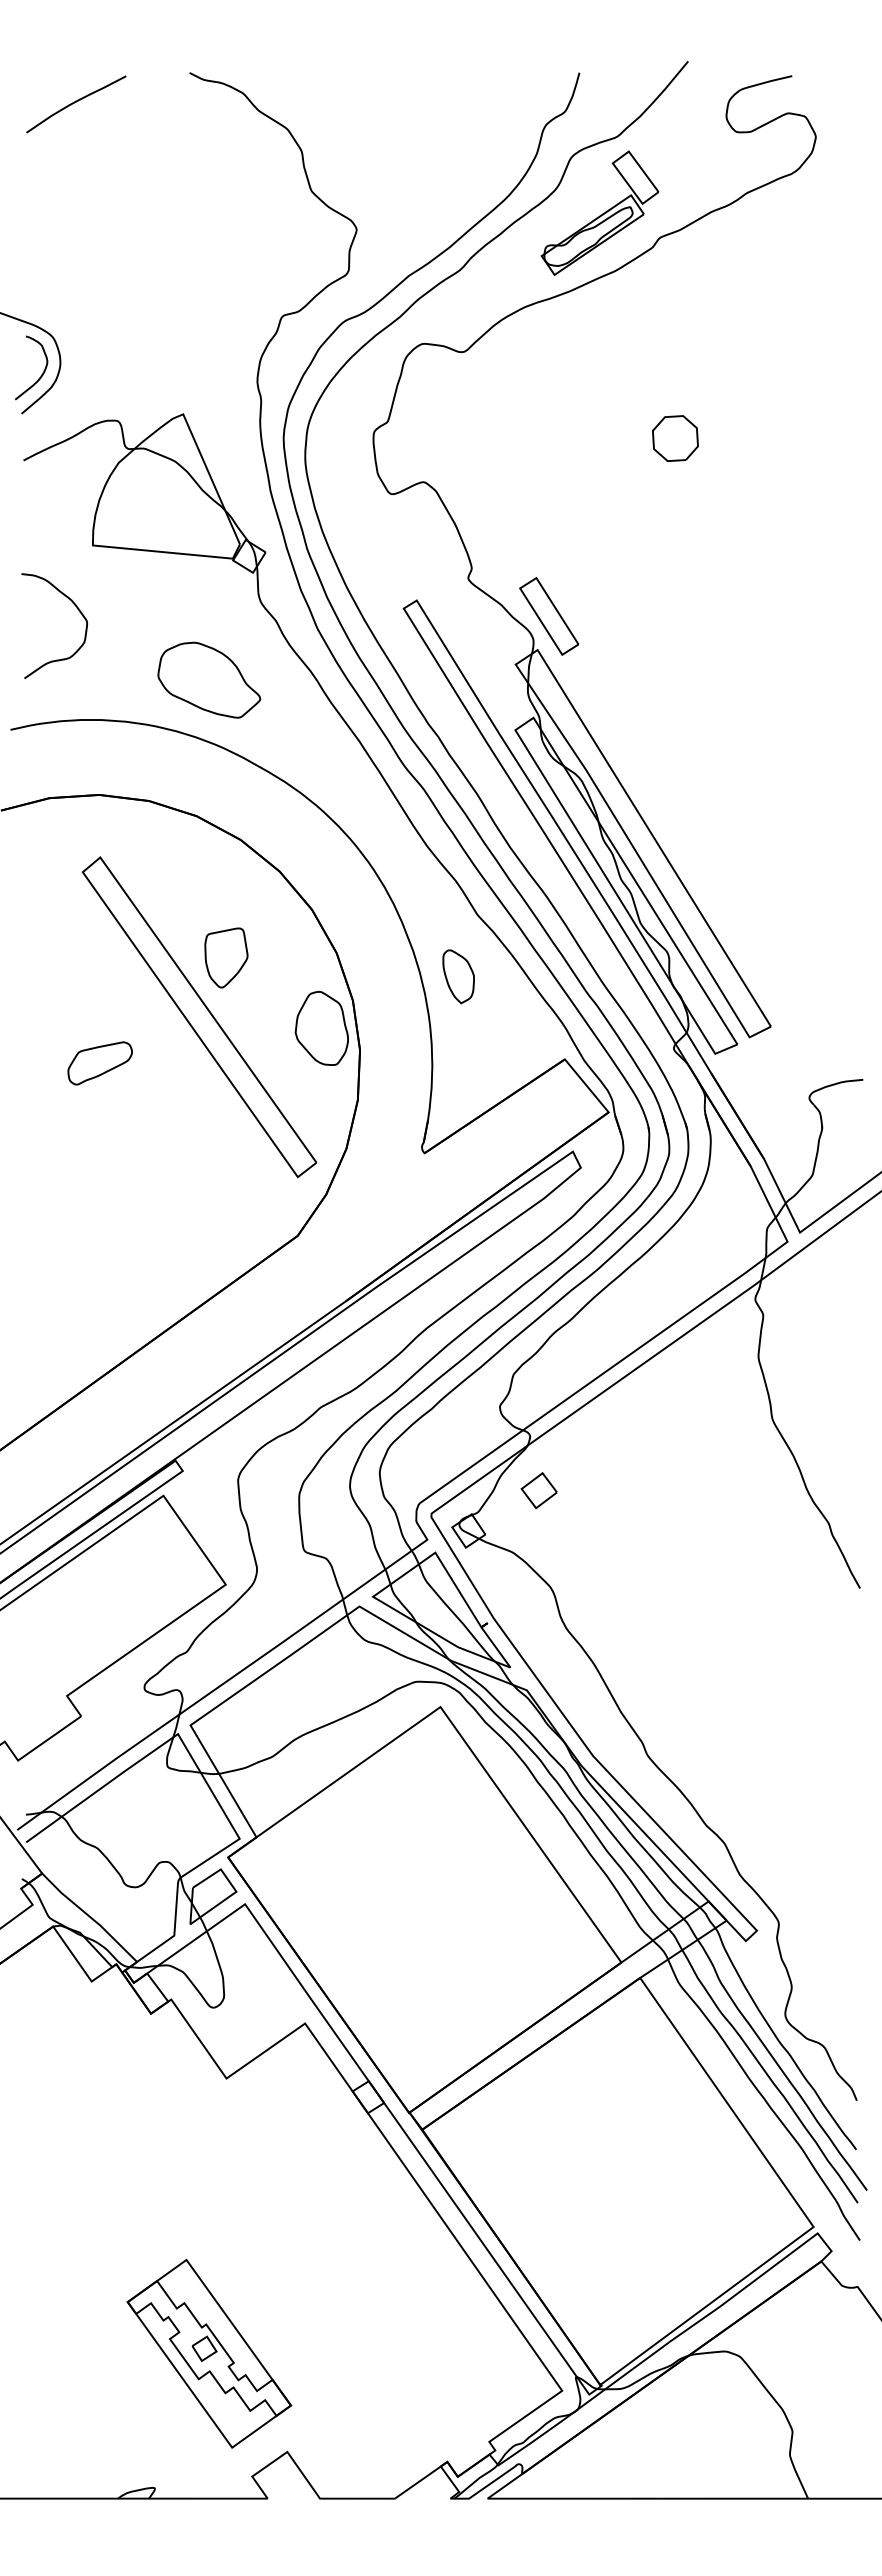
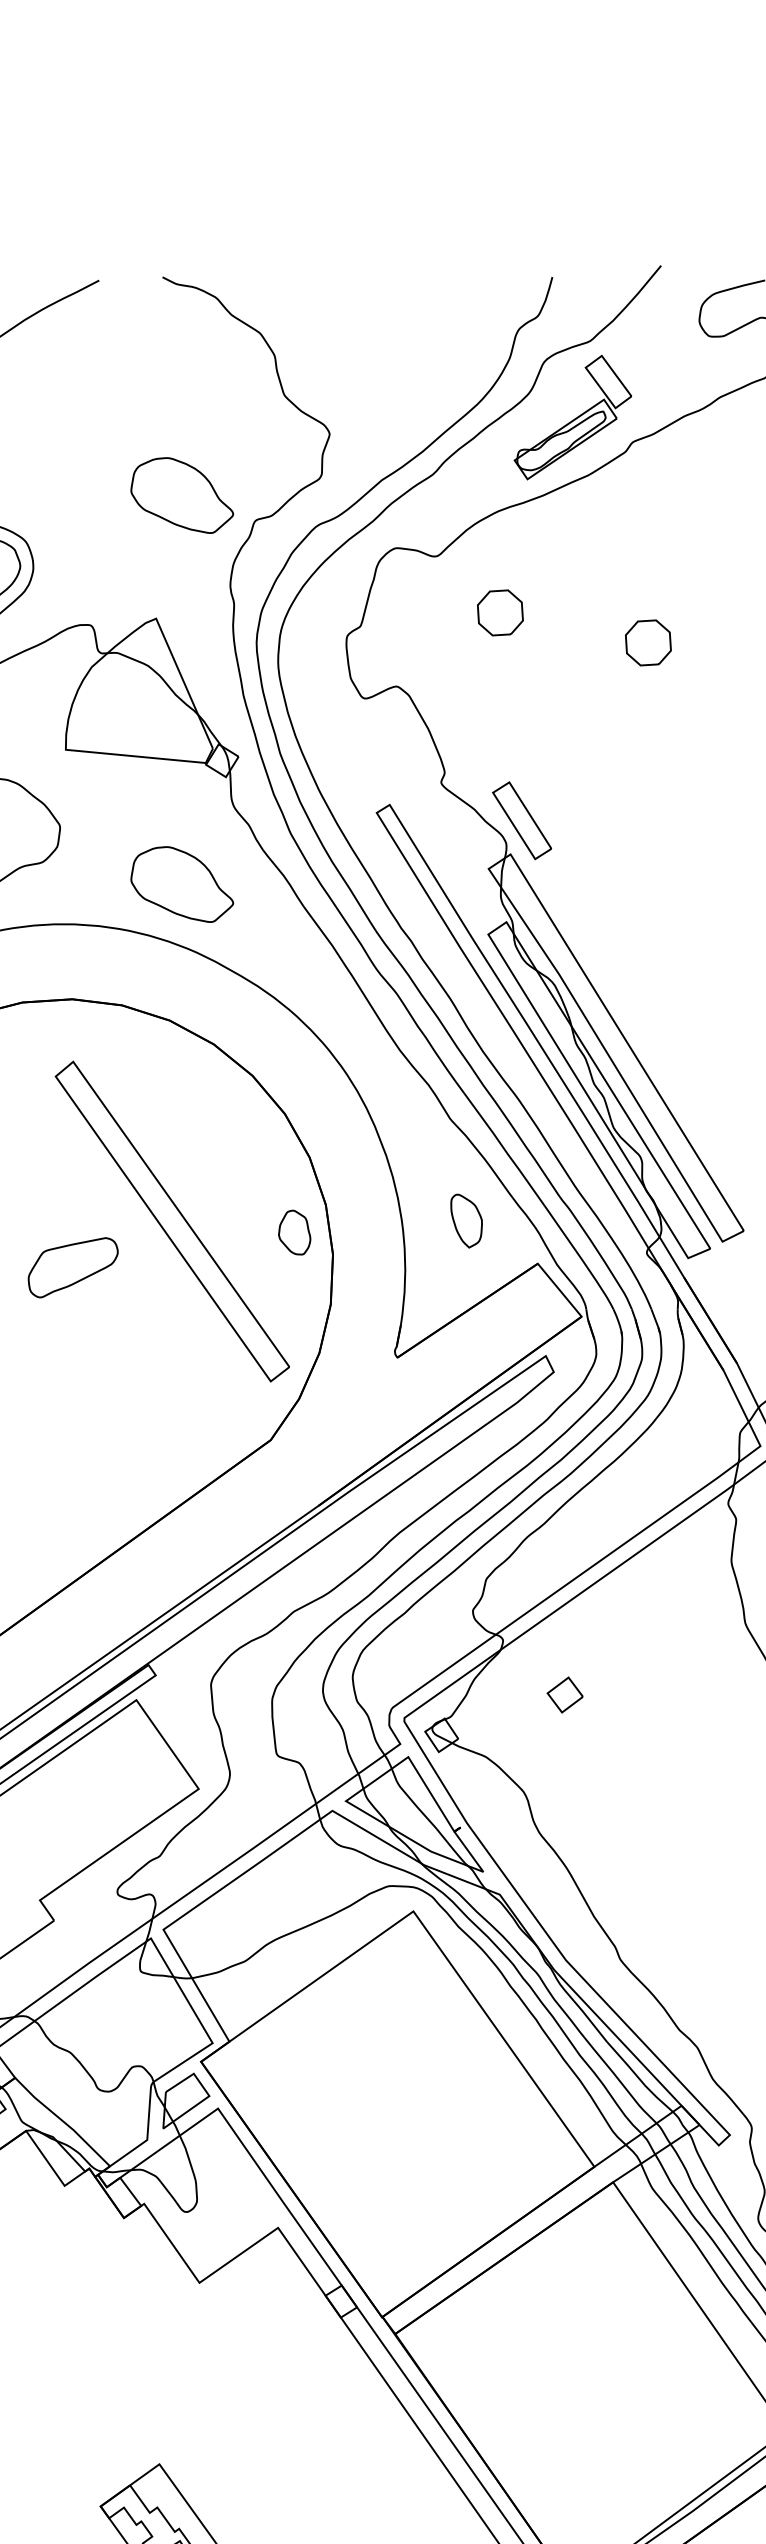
part: (209, 290) -> (182, 494), added
part: (527, 408) -> (500, 612), added
part: (226, 957) -> (199, 1161), removed
part: (458, 976) -> (466, 1220), moved
part: (321, 1027) -> (294, 1231), size x0.6
part: (99, 1063) -> (72, 1267), size x1.4
part: (538, 1490) -> (564, 1694), moved

